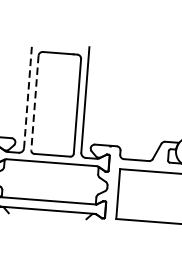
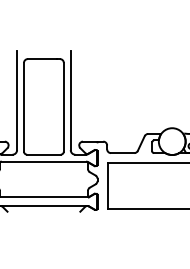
line: (28, 95) -> (17, 100), dashed -> solid
line: (35, 103) -> (24, 107), dashed -> solid

